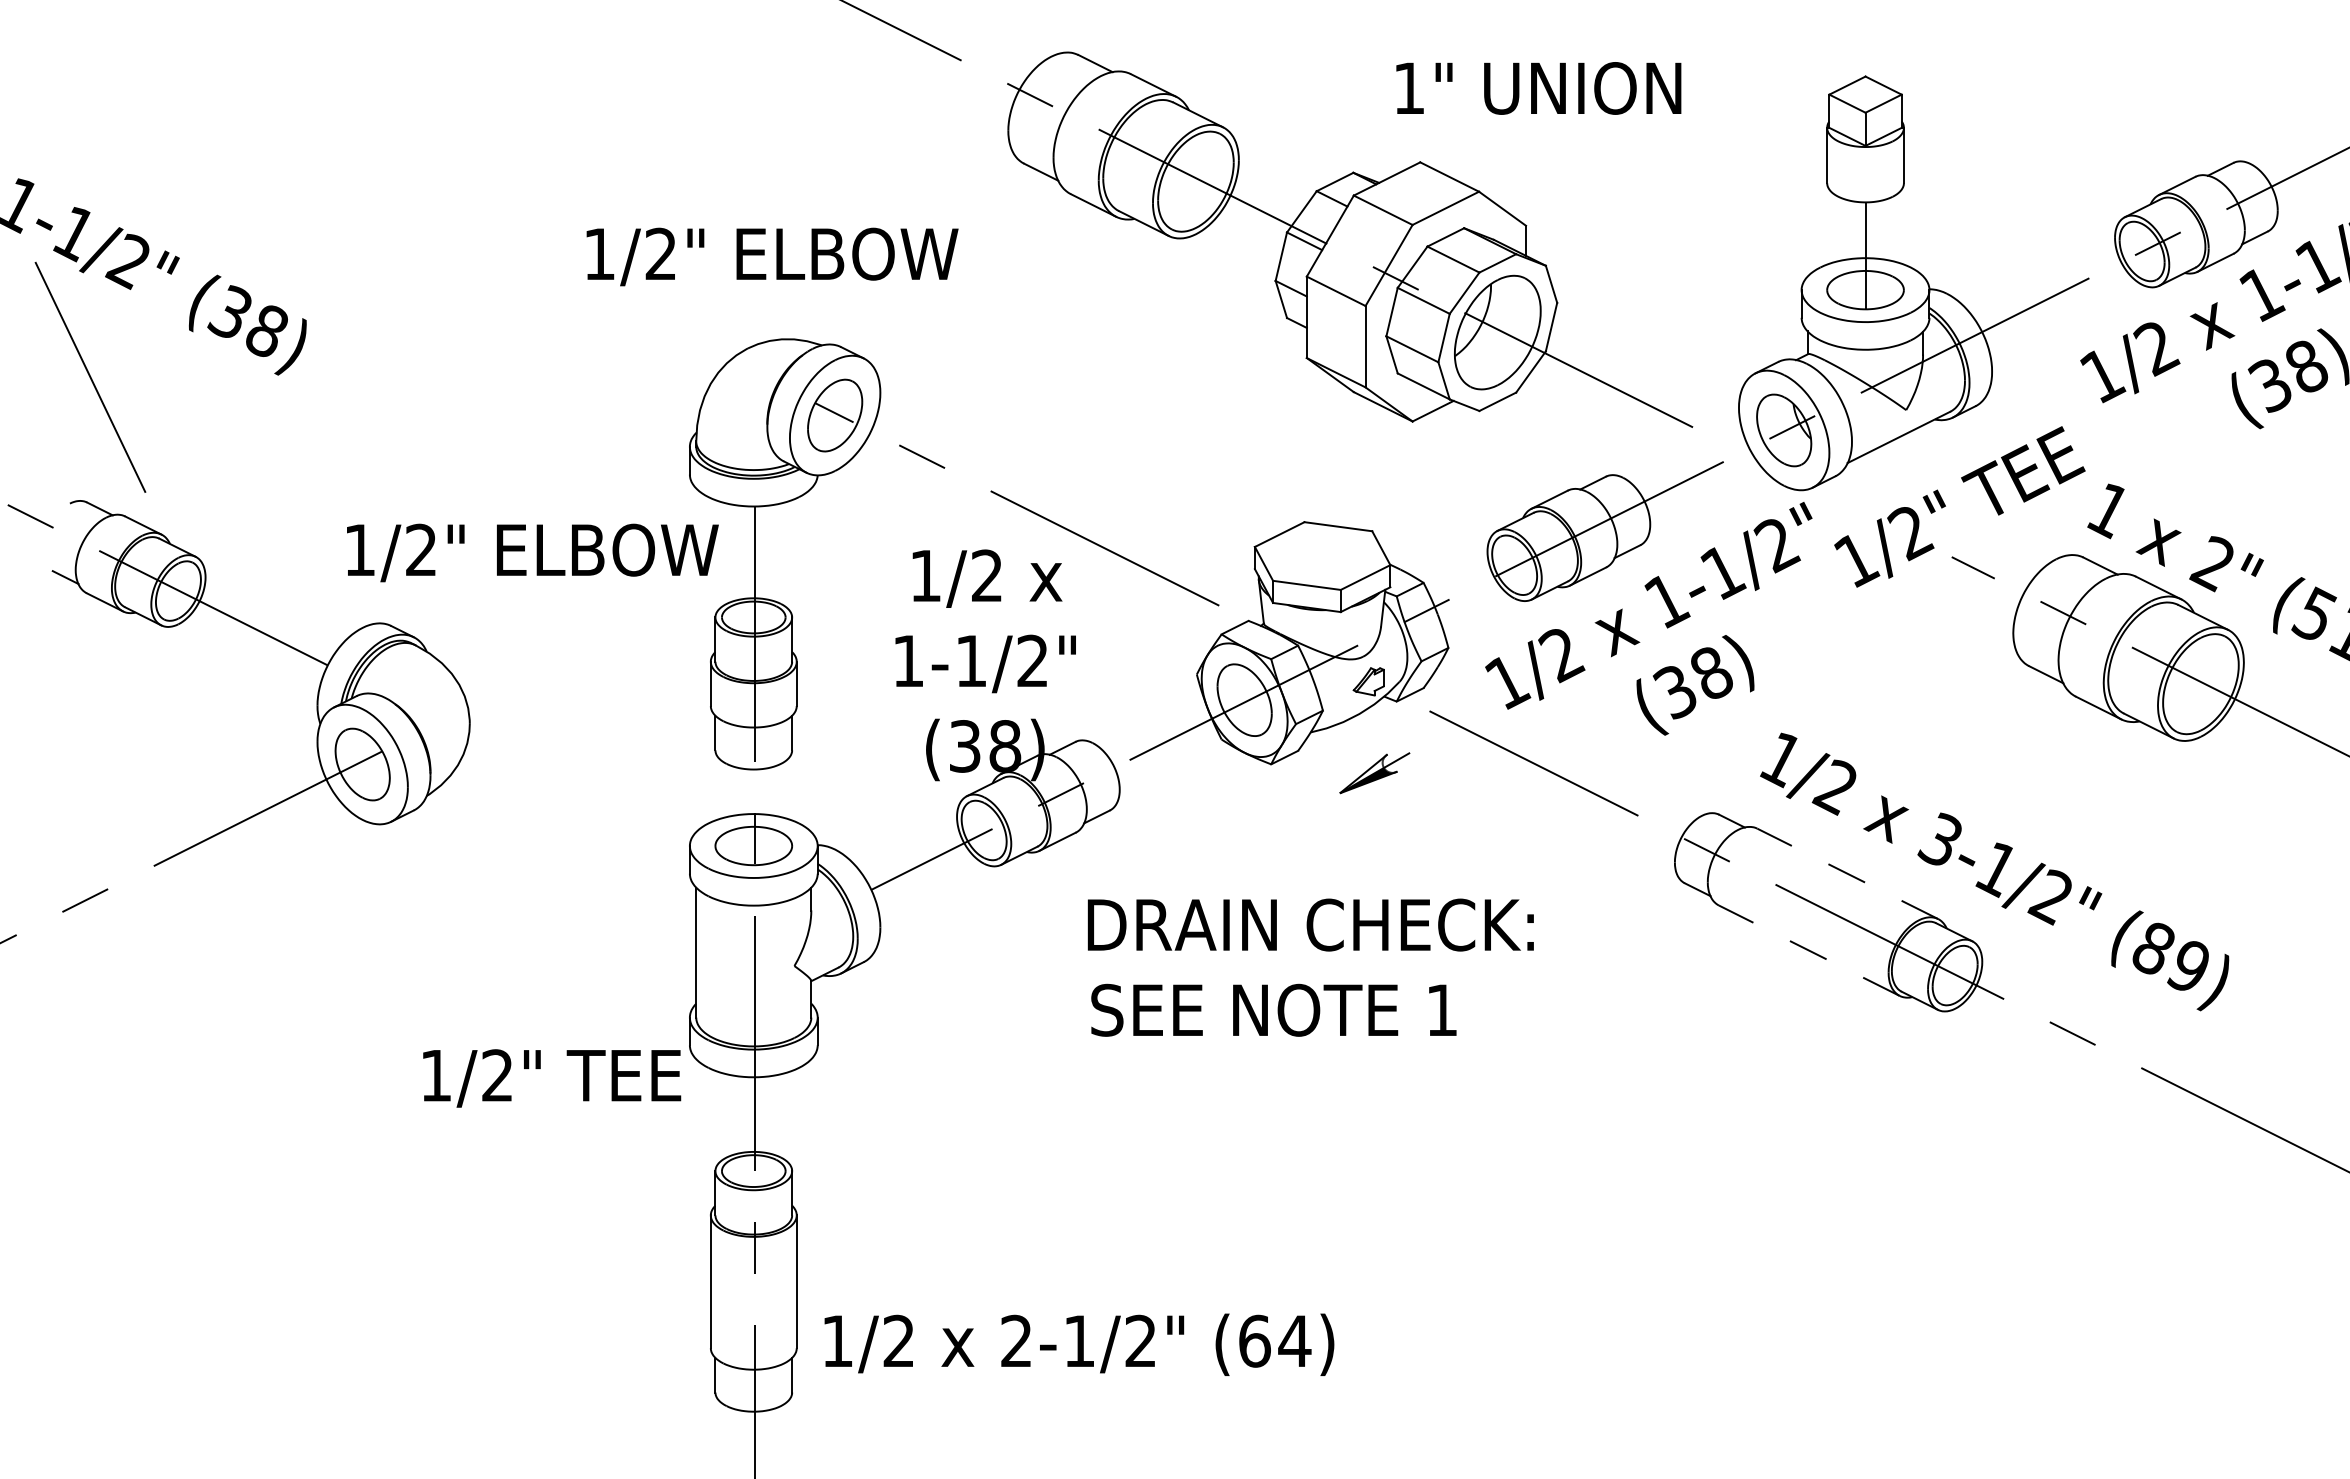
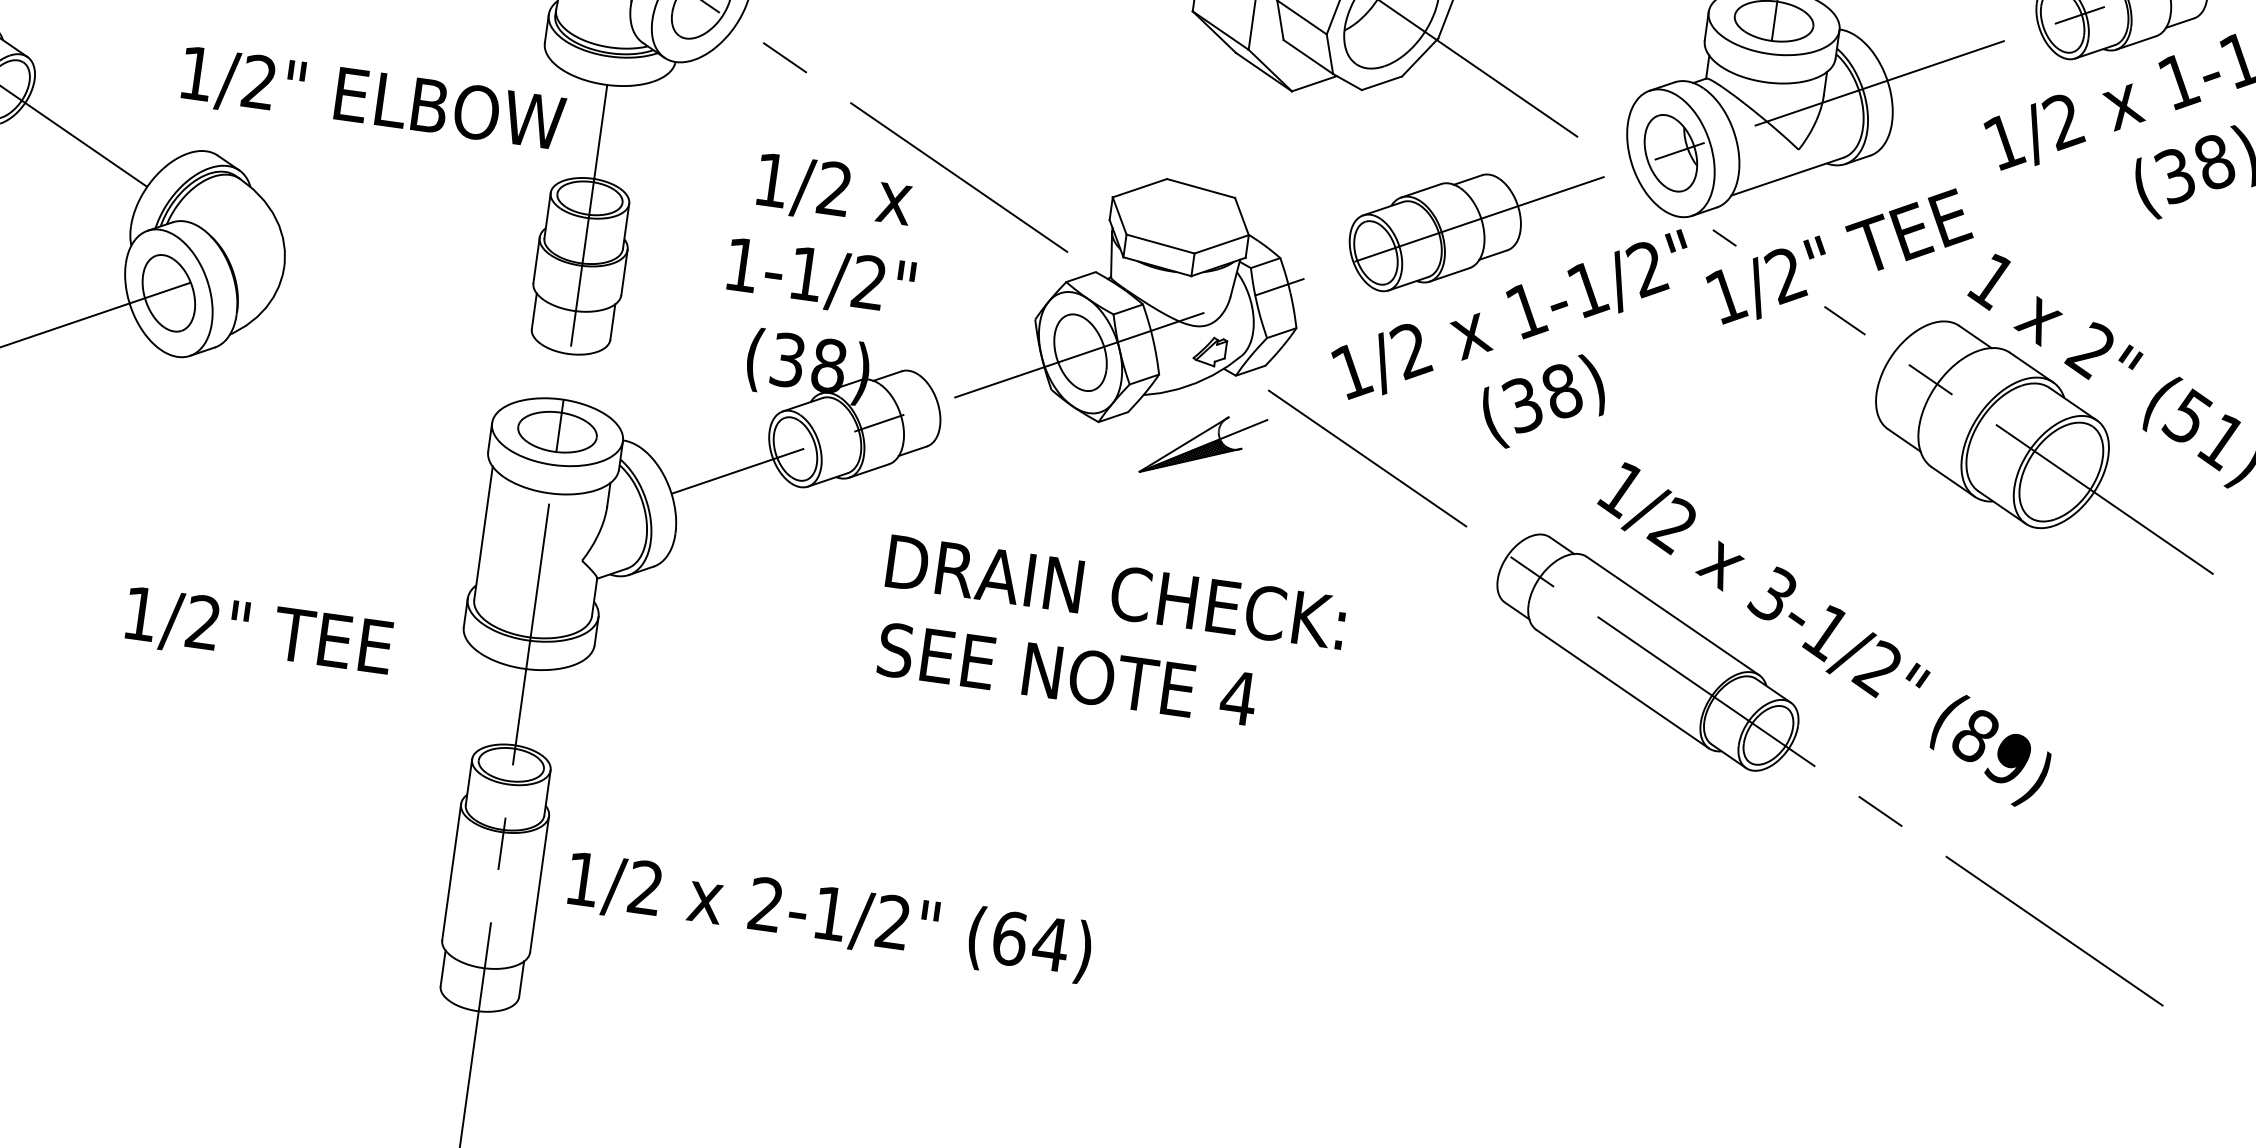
line: (1846, 504) -> (1724, 237), added
part: (1374, 772) -> (1203, 445), size x1.67
line: (1847, 873) -> (1672, 615), dashed -> solid
line: (1808, 950) -> (1621, 688), dashed -> solid
text: (1441, 1009) -> (1238, 697), 1 -> 4
text: (552, 1078) -> (259, 633), moved
text: (1079, 1344) -> (829, 916), moved

